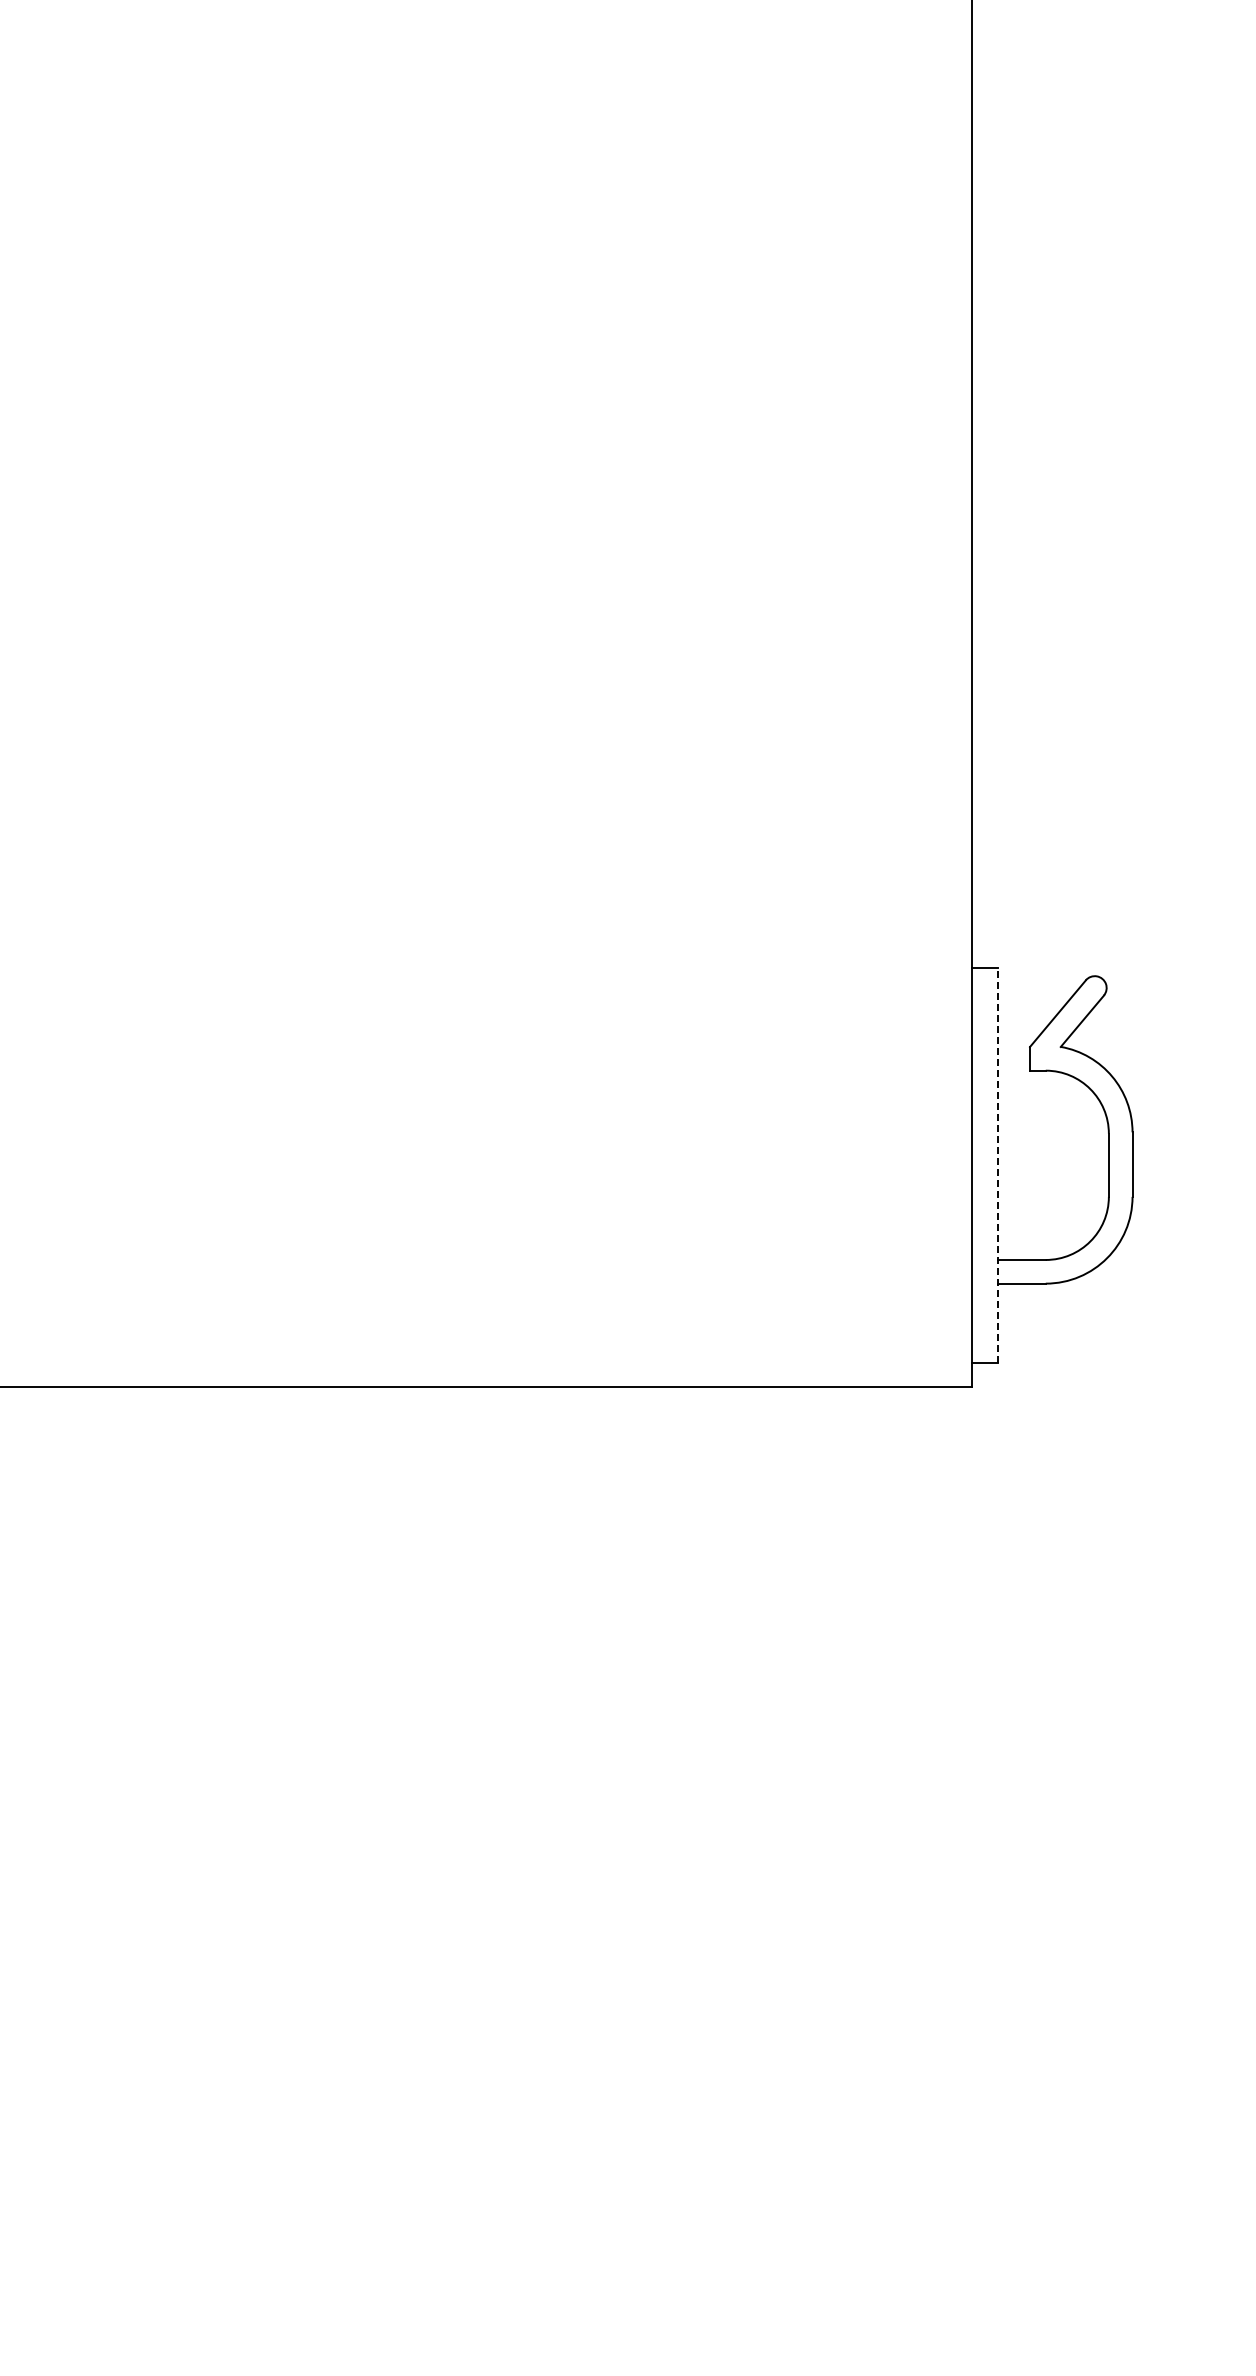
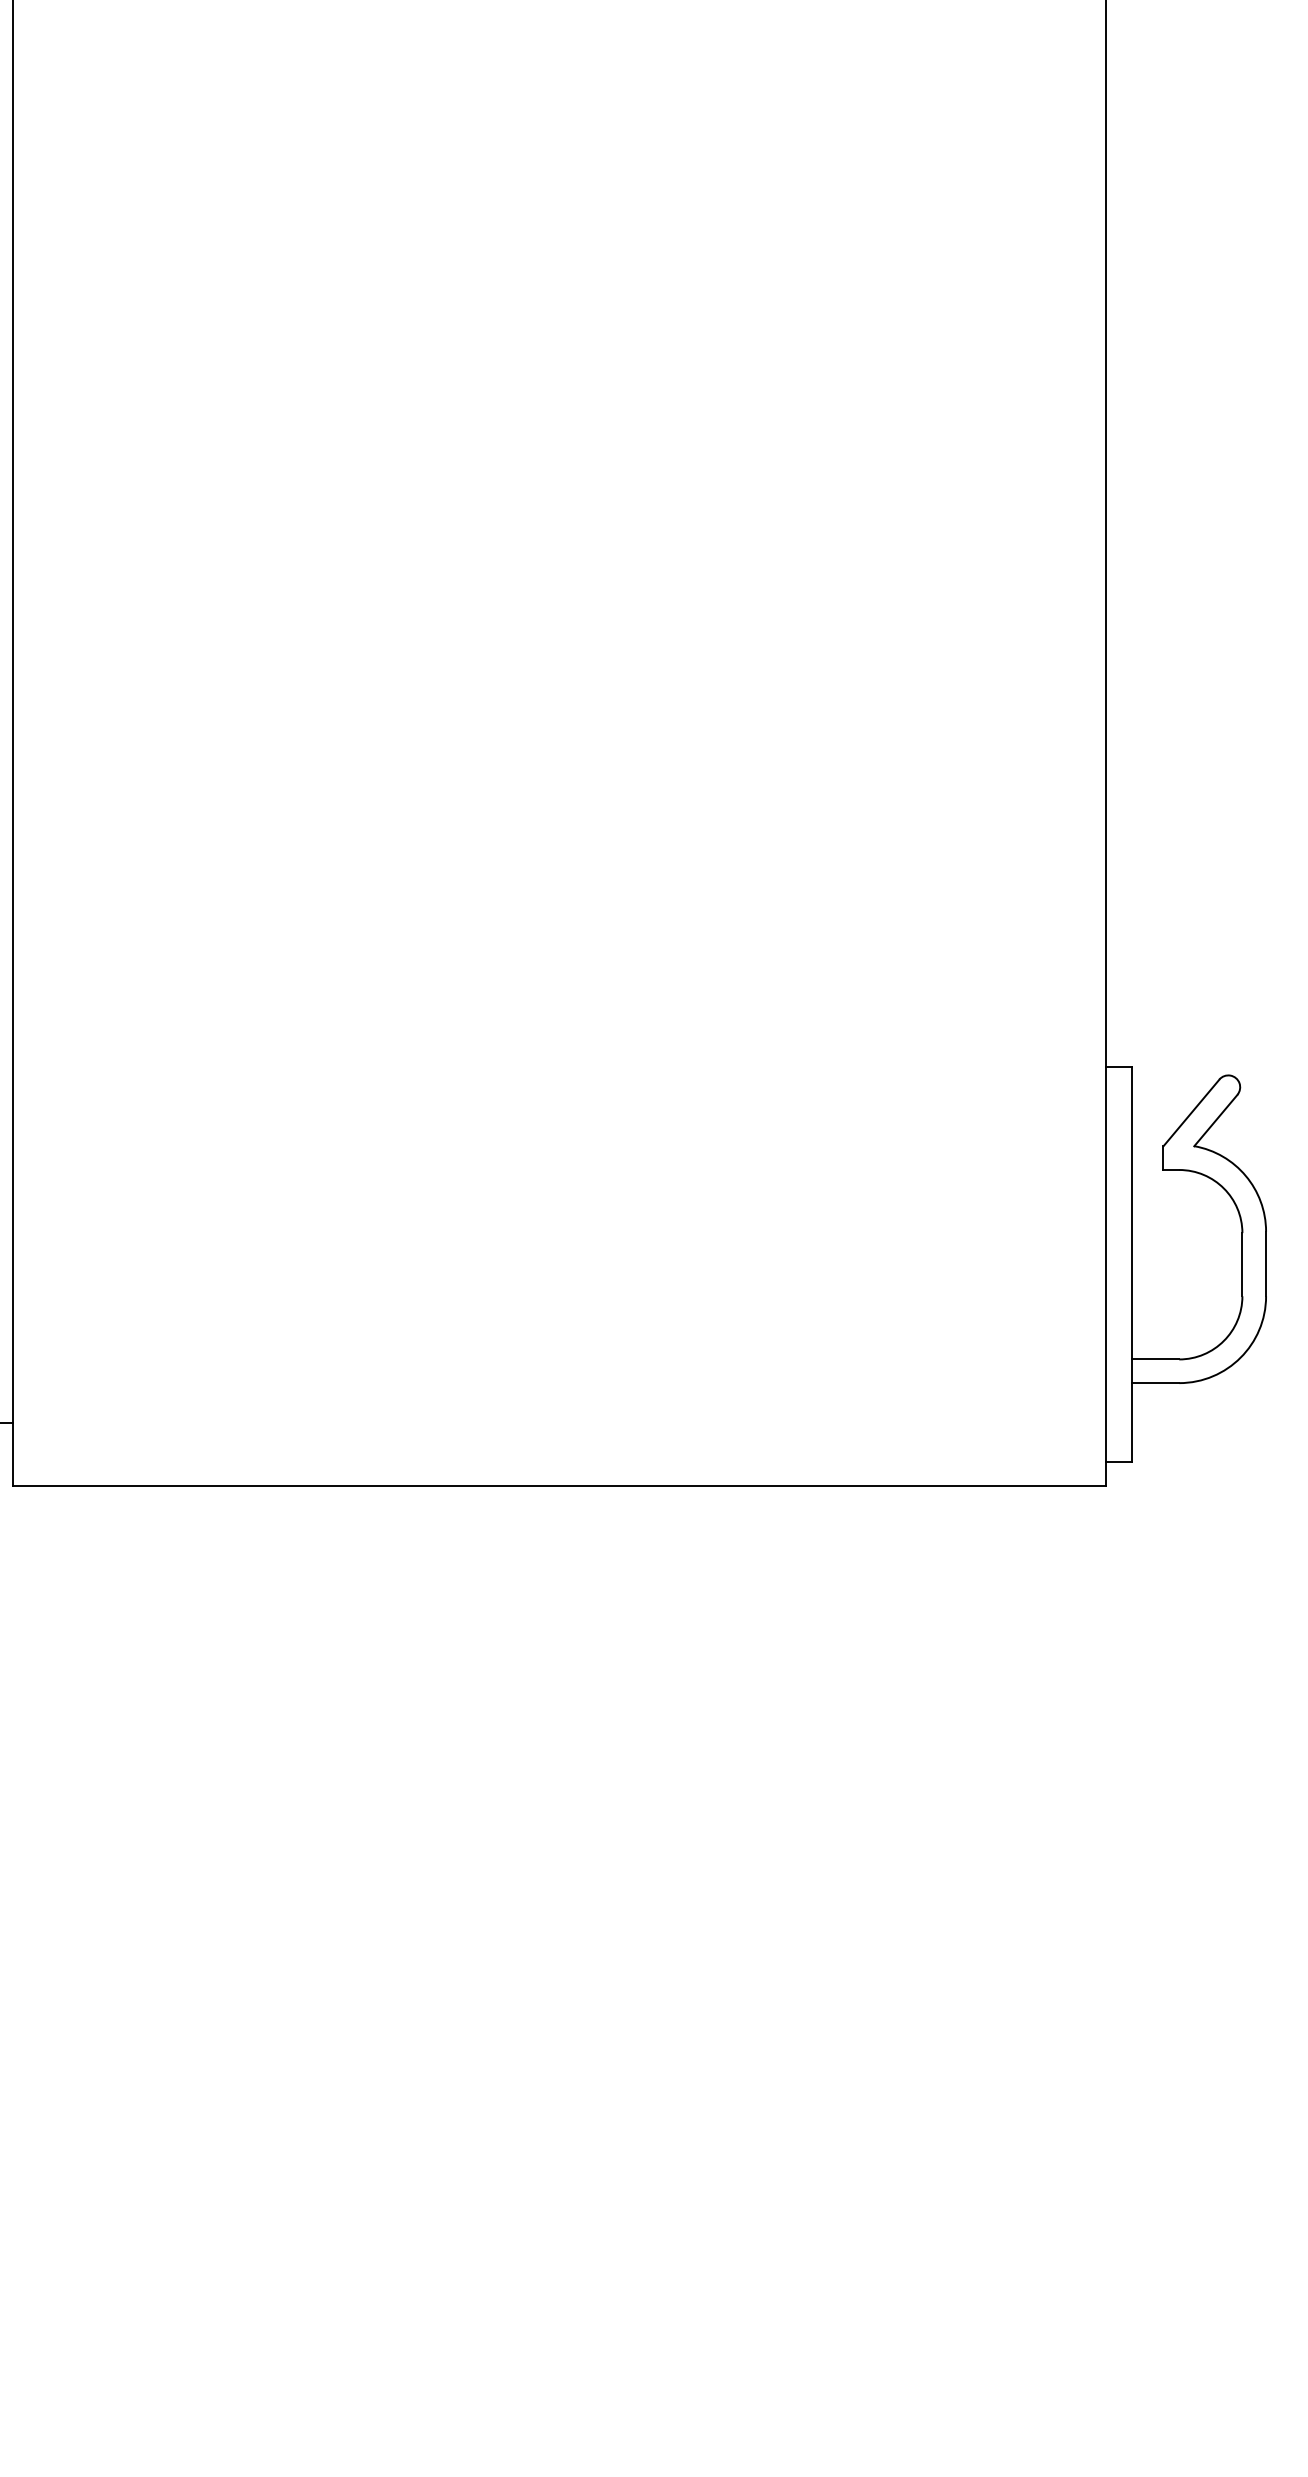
line: (998, 1165) -> (1131, 1264), dashed -> solid

